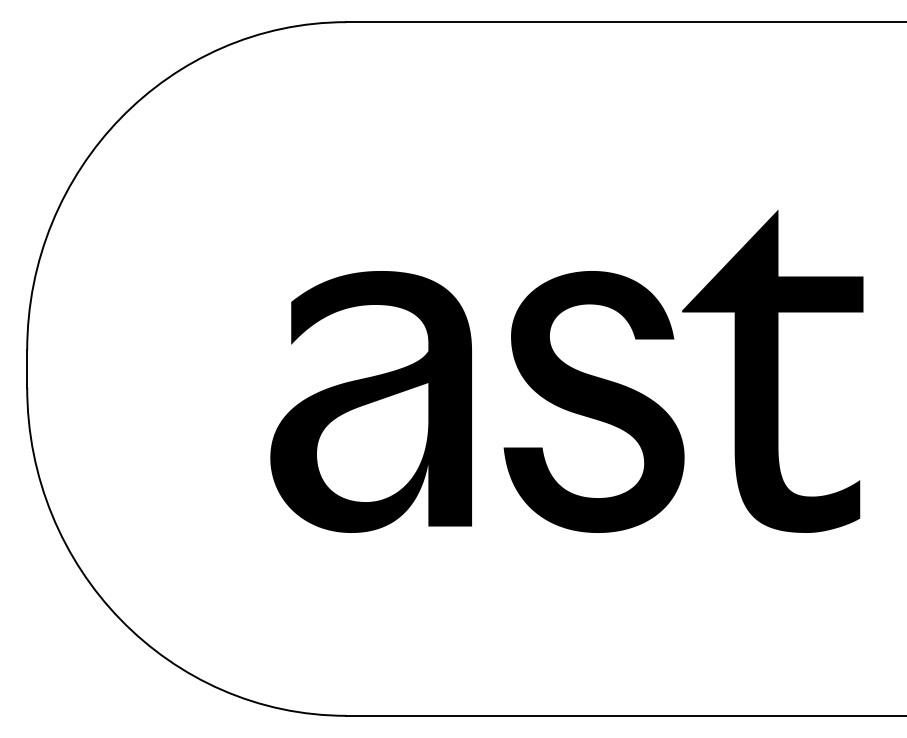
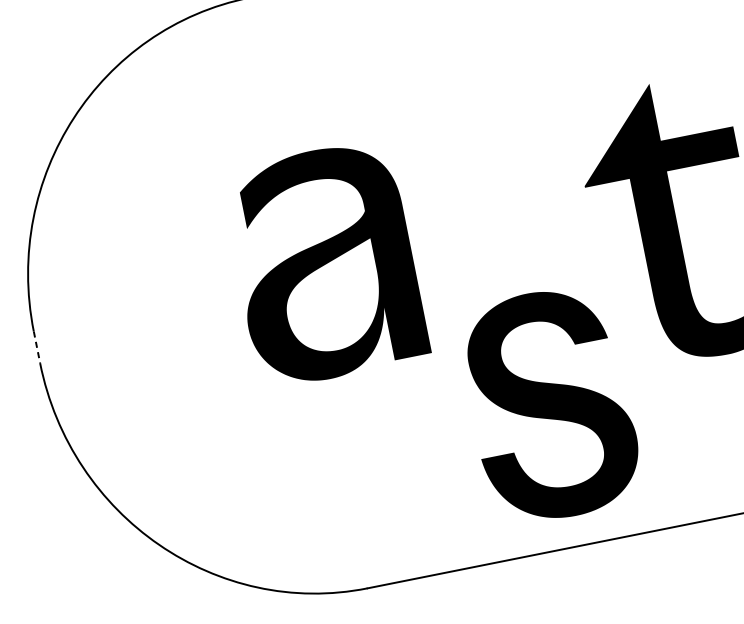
line: (27, 369) -> (37, 347), solid -> dashed
part: (370, 401) -> (324, 263), moved
part: (593, 401) -> (549, 404), moved

